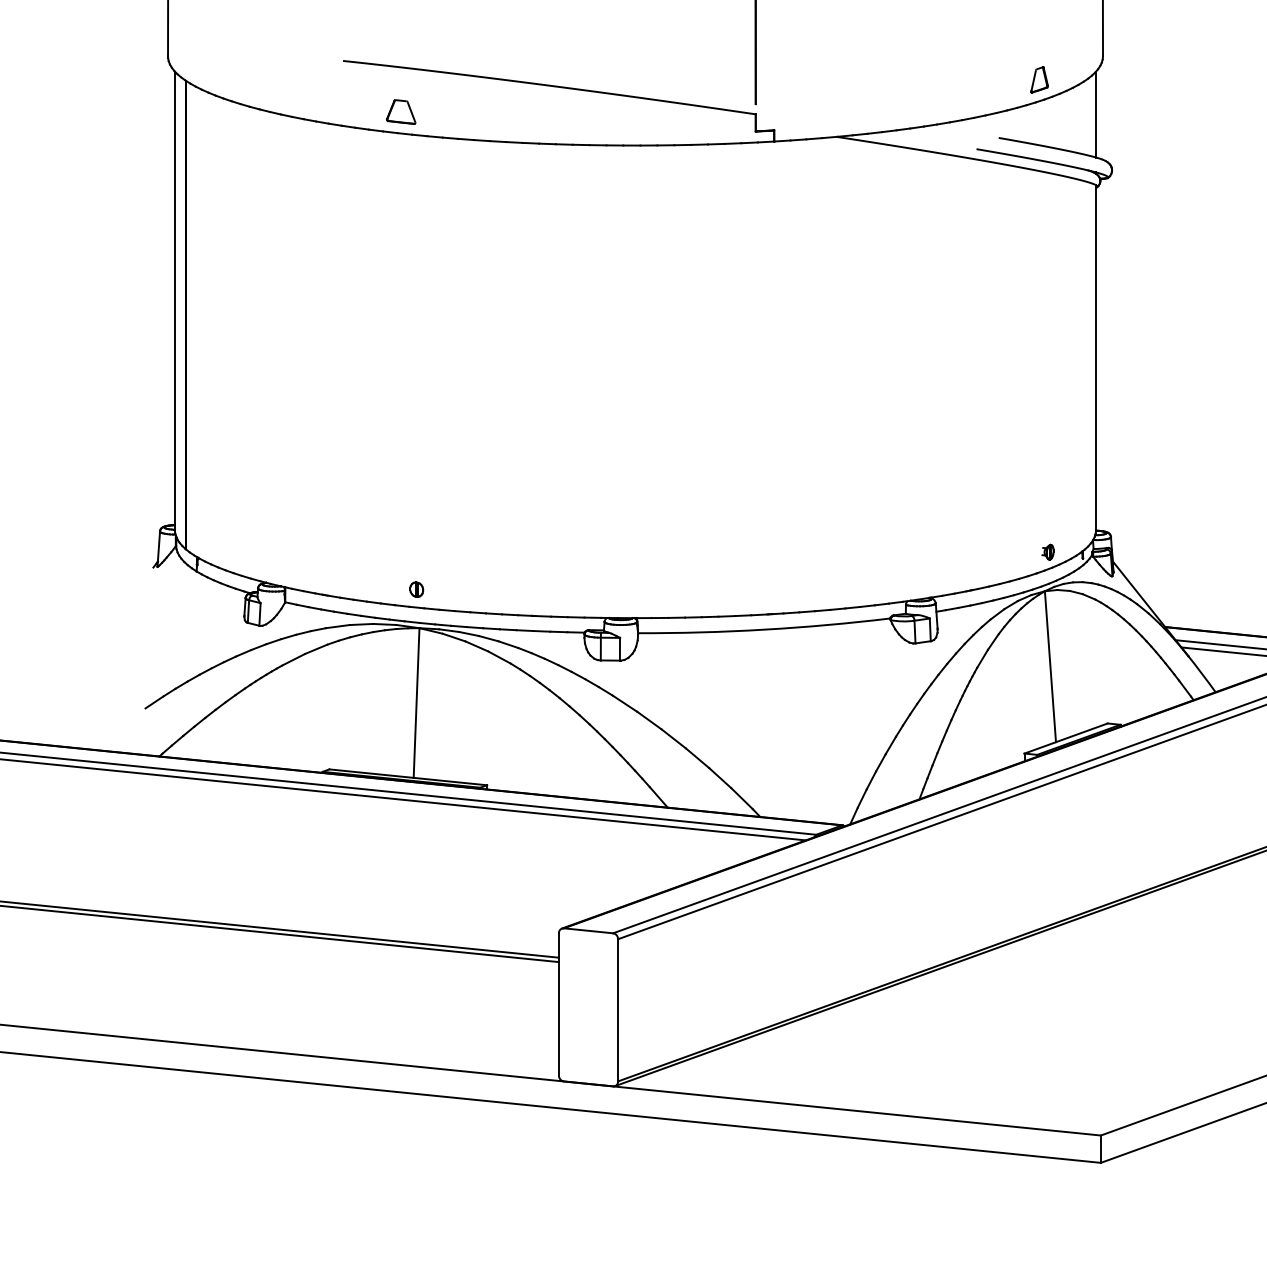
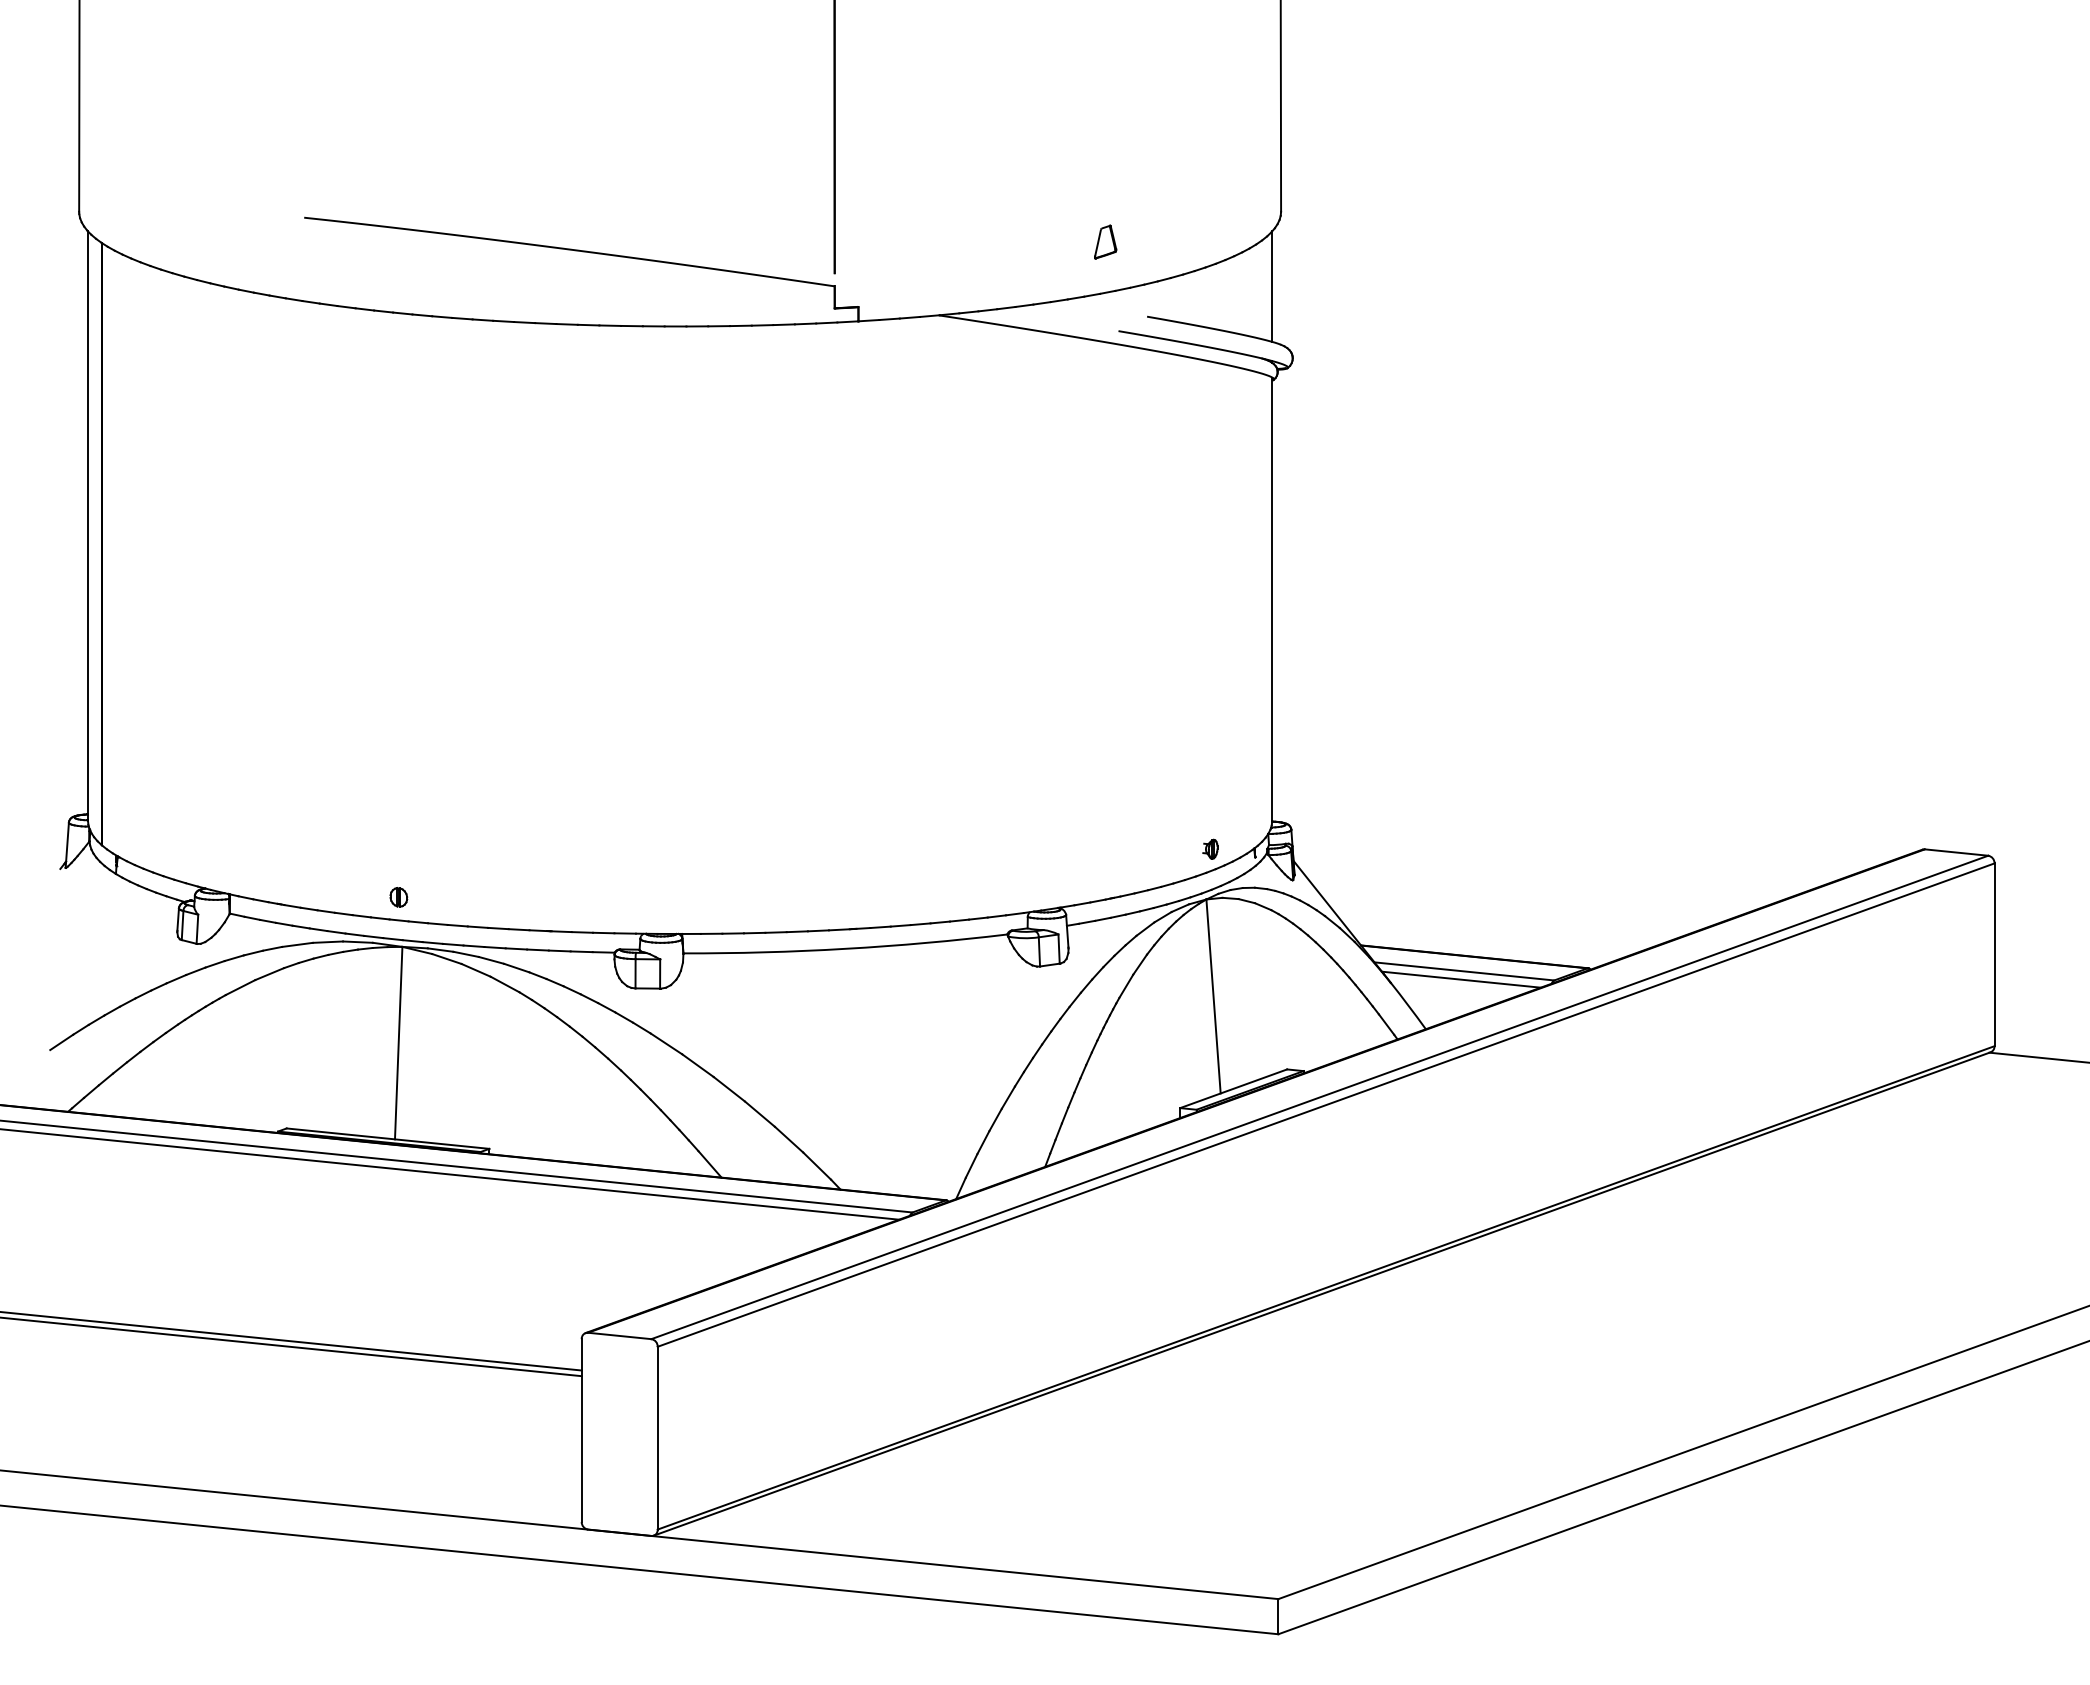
part: (1039, 79) -> (1105, 241), moved
part: (400, 112) -> (378, 283), removed

